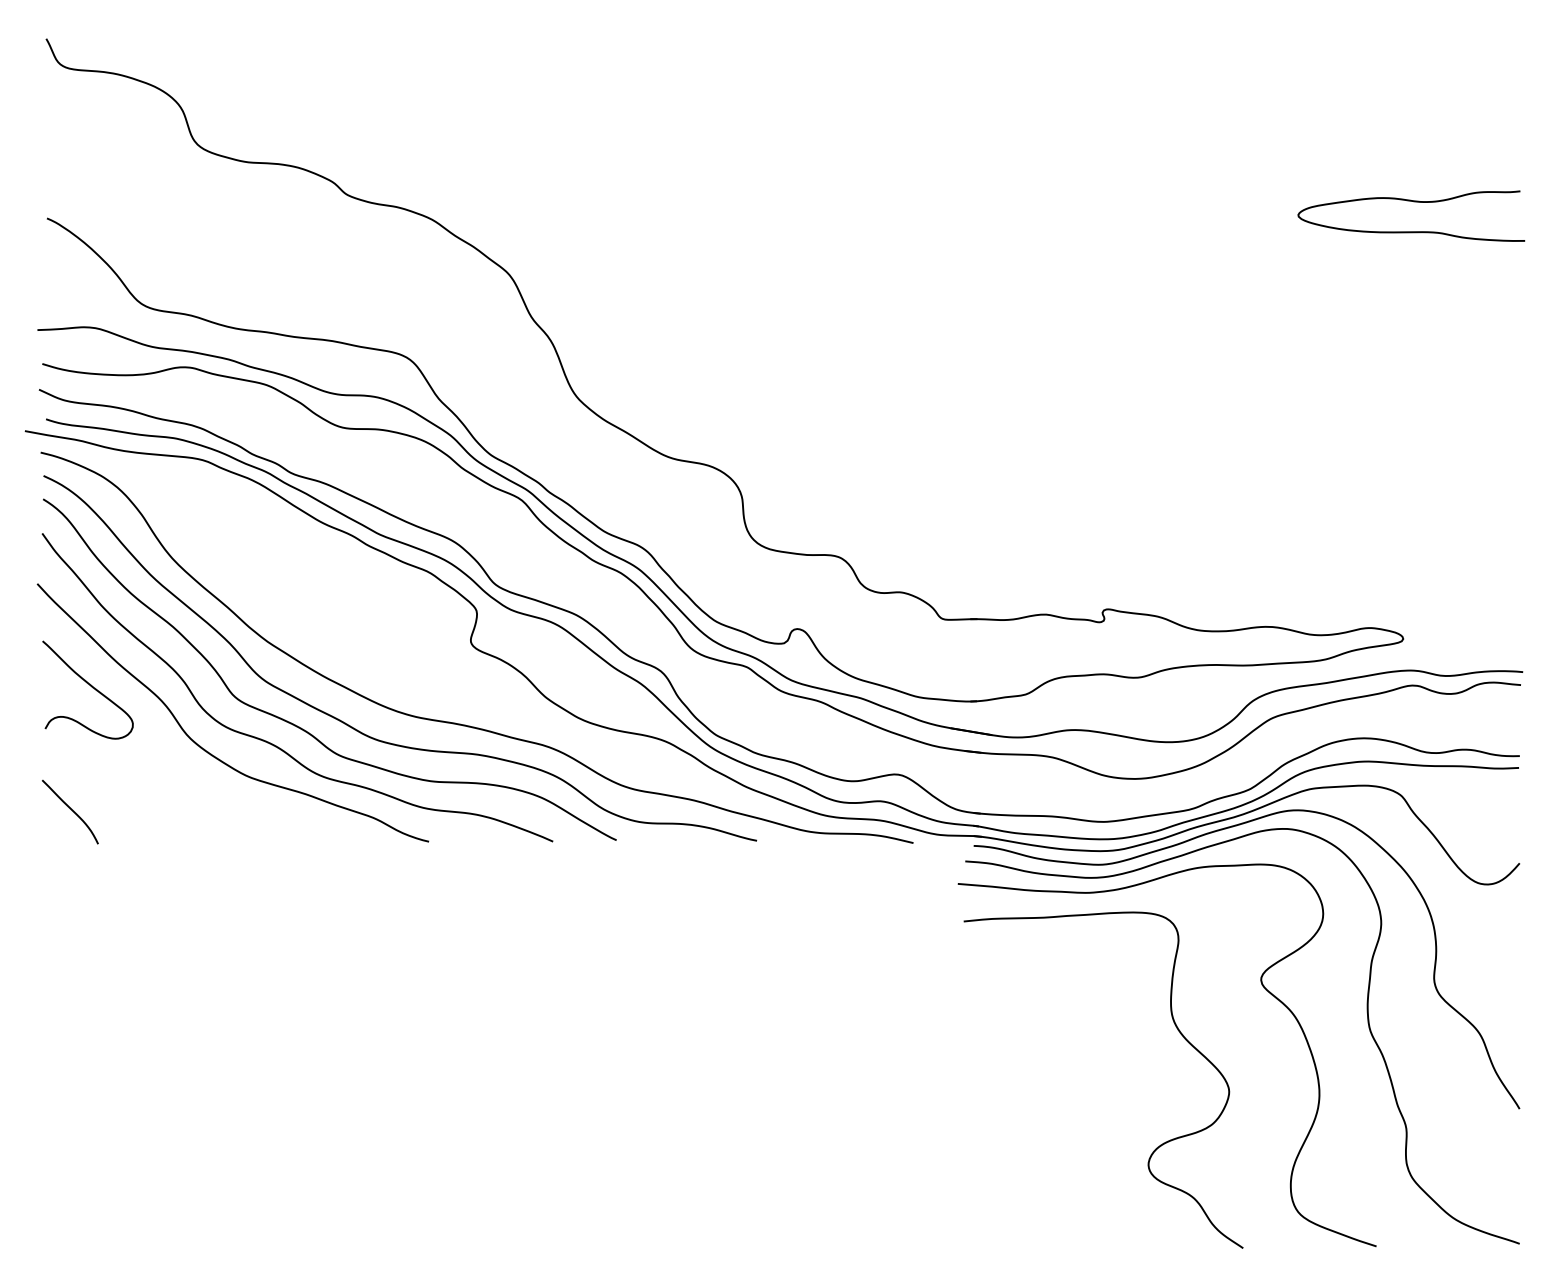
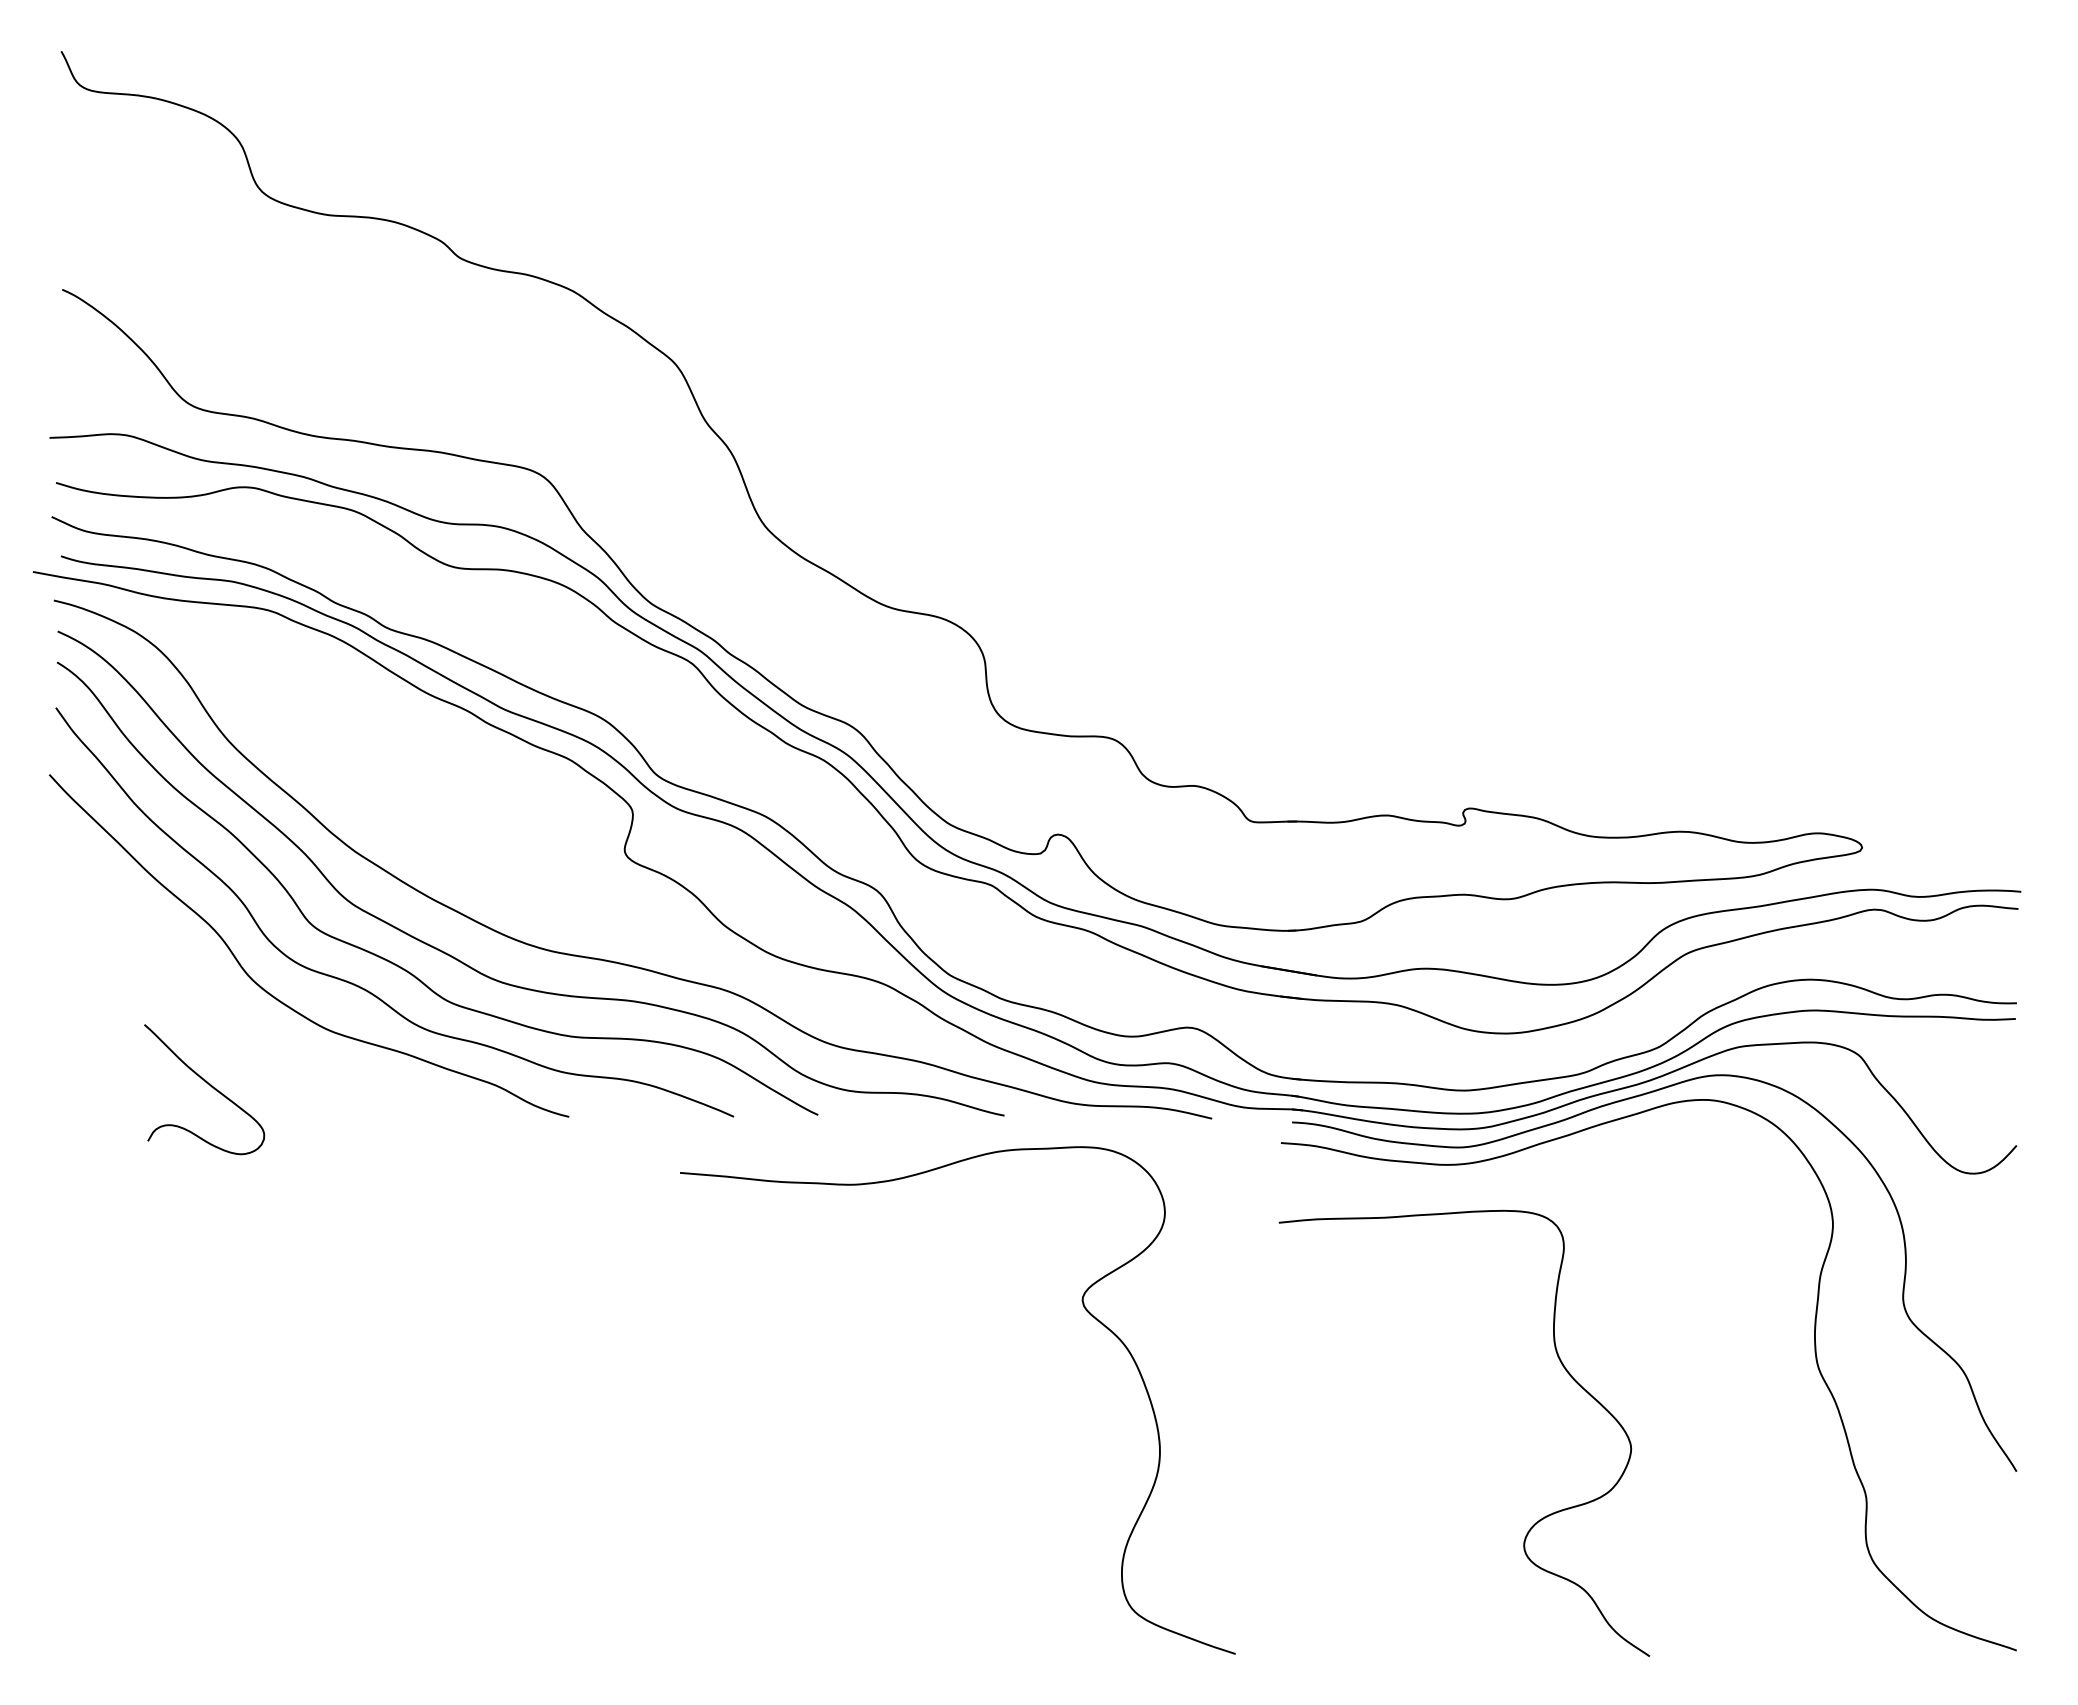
curve: (1411, 201) -> (1872, 267), removed
curve: (90, 686) -> (207, 1084), moved
curve: (71, 810) -> (94, 1075), removed
curve: (1263, 987) -> (1085, 1310), moved

